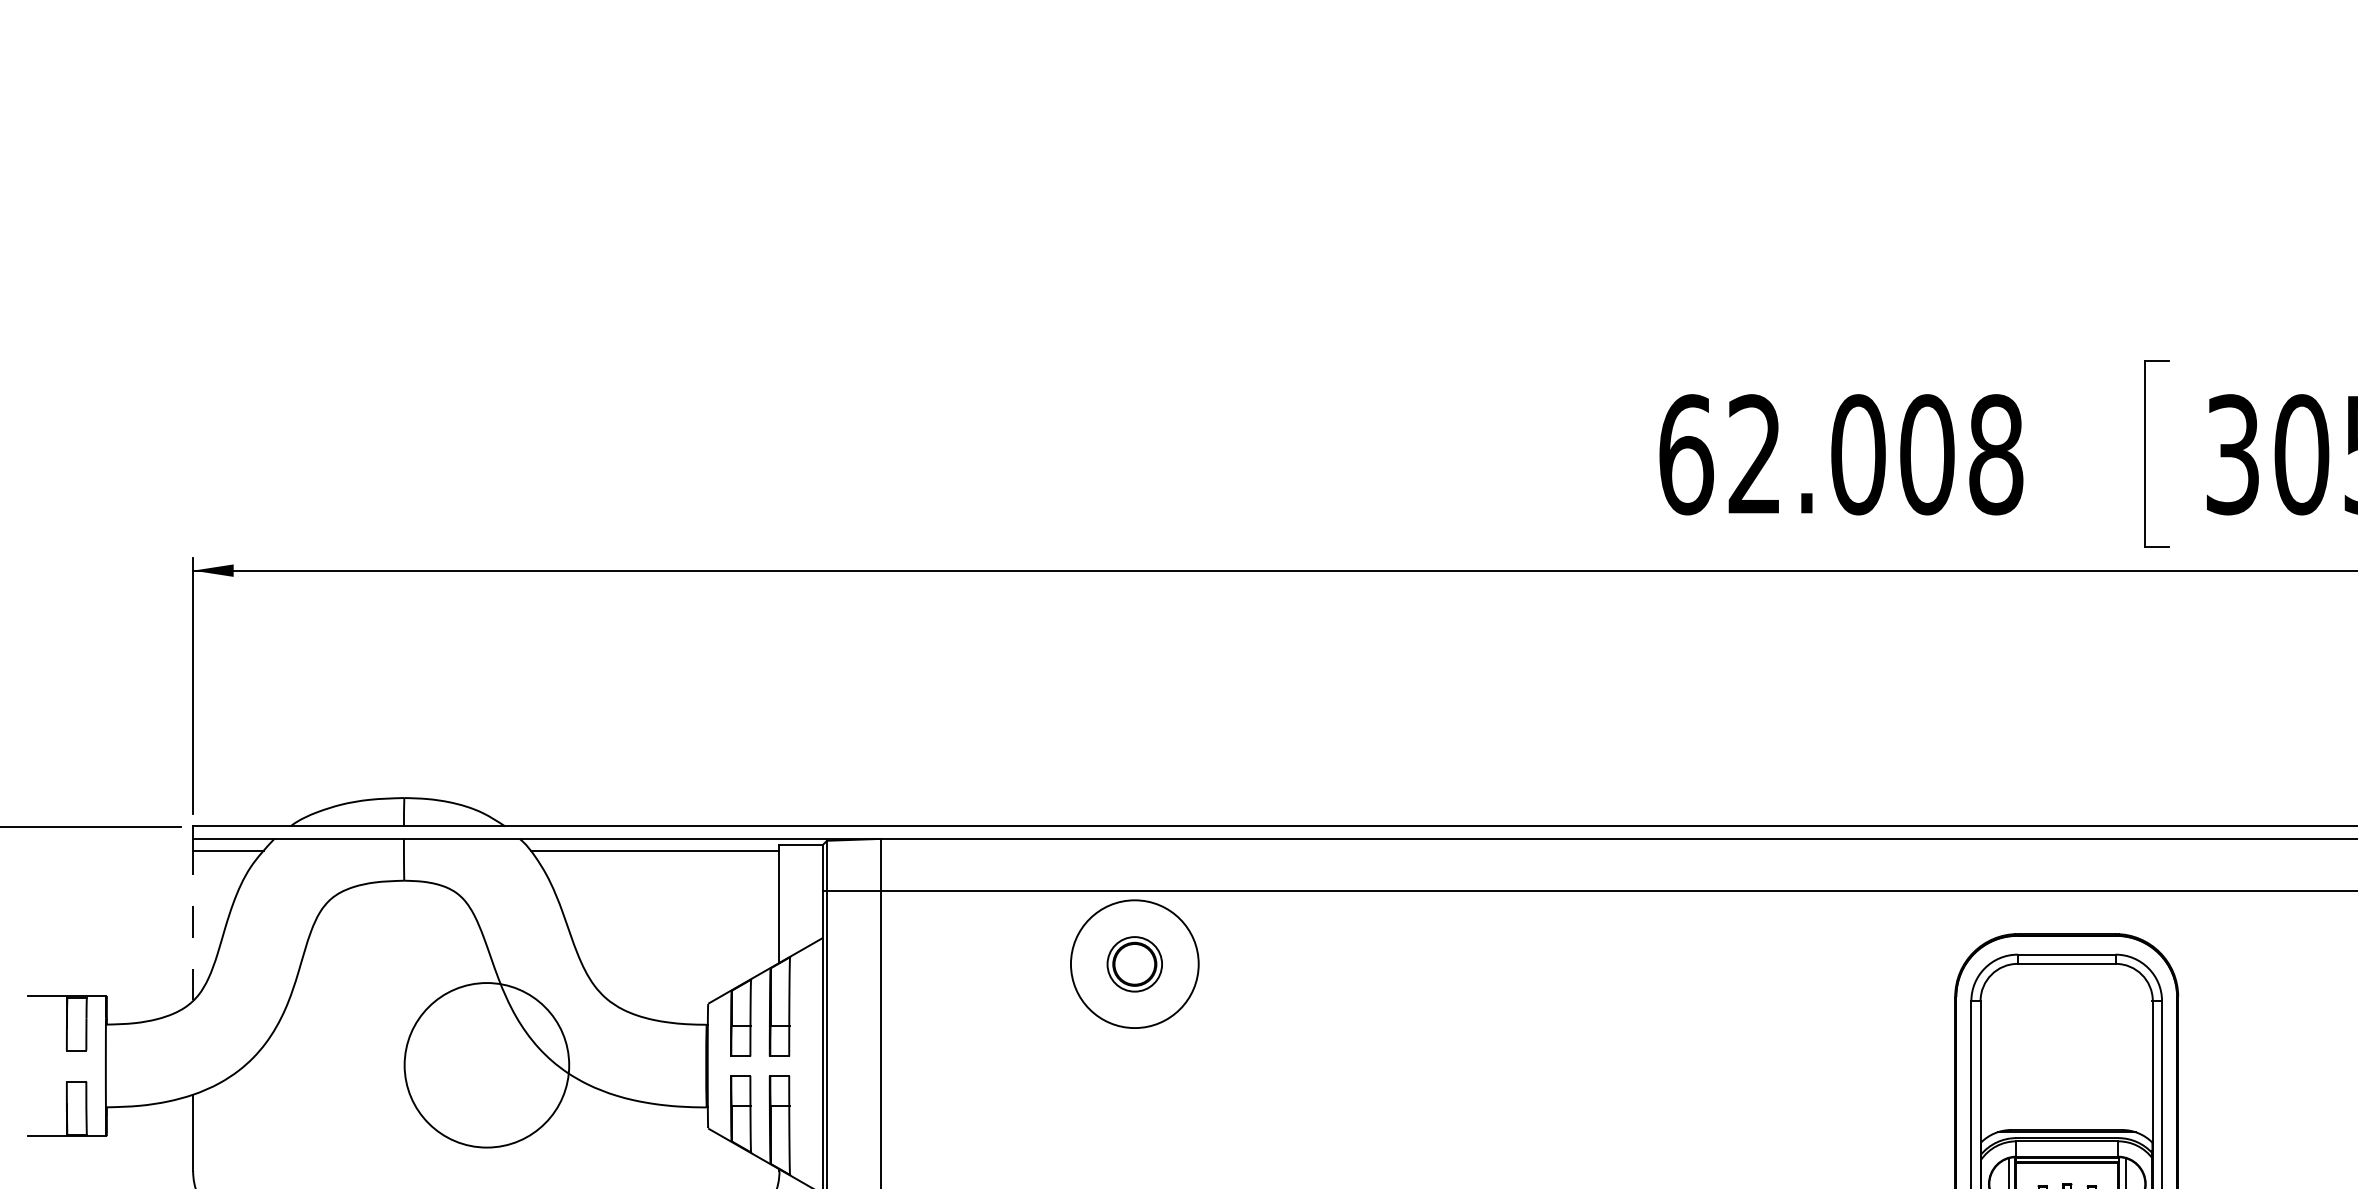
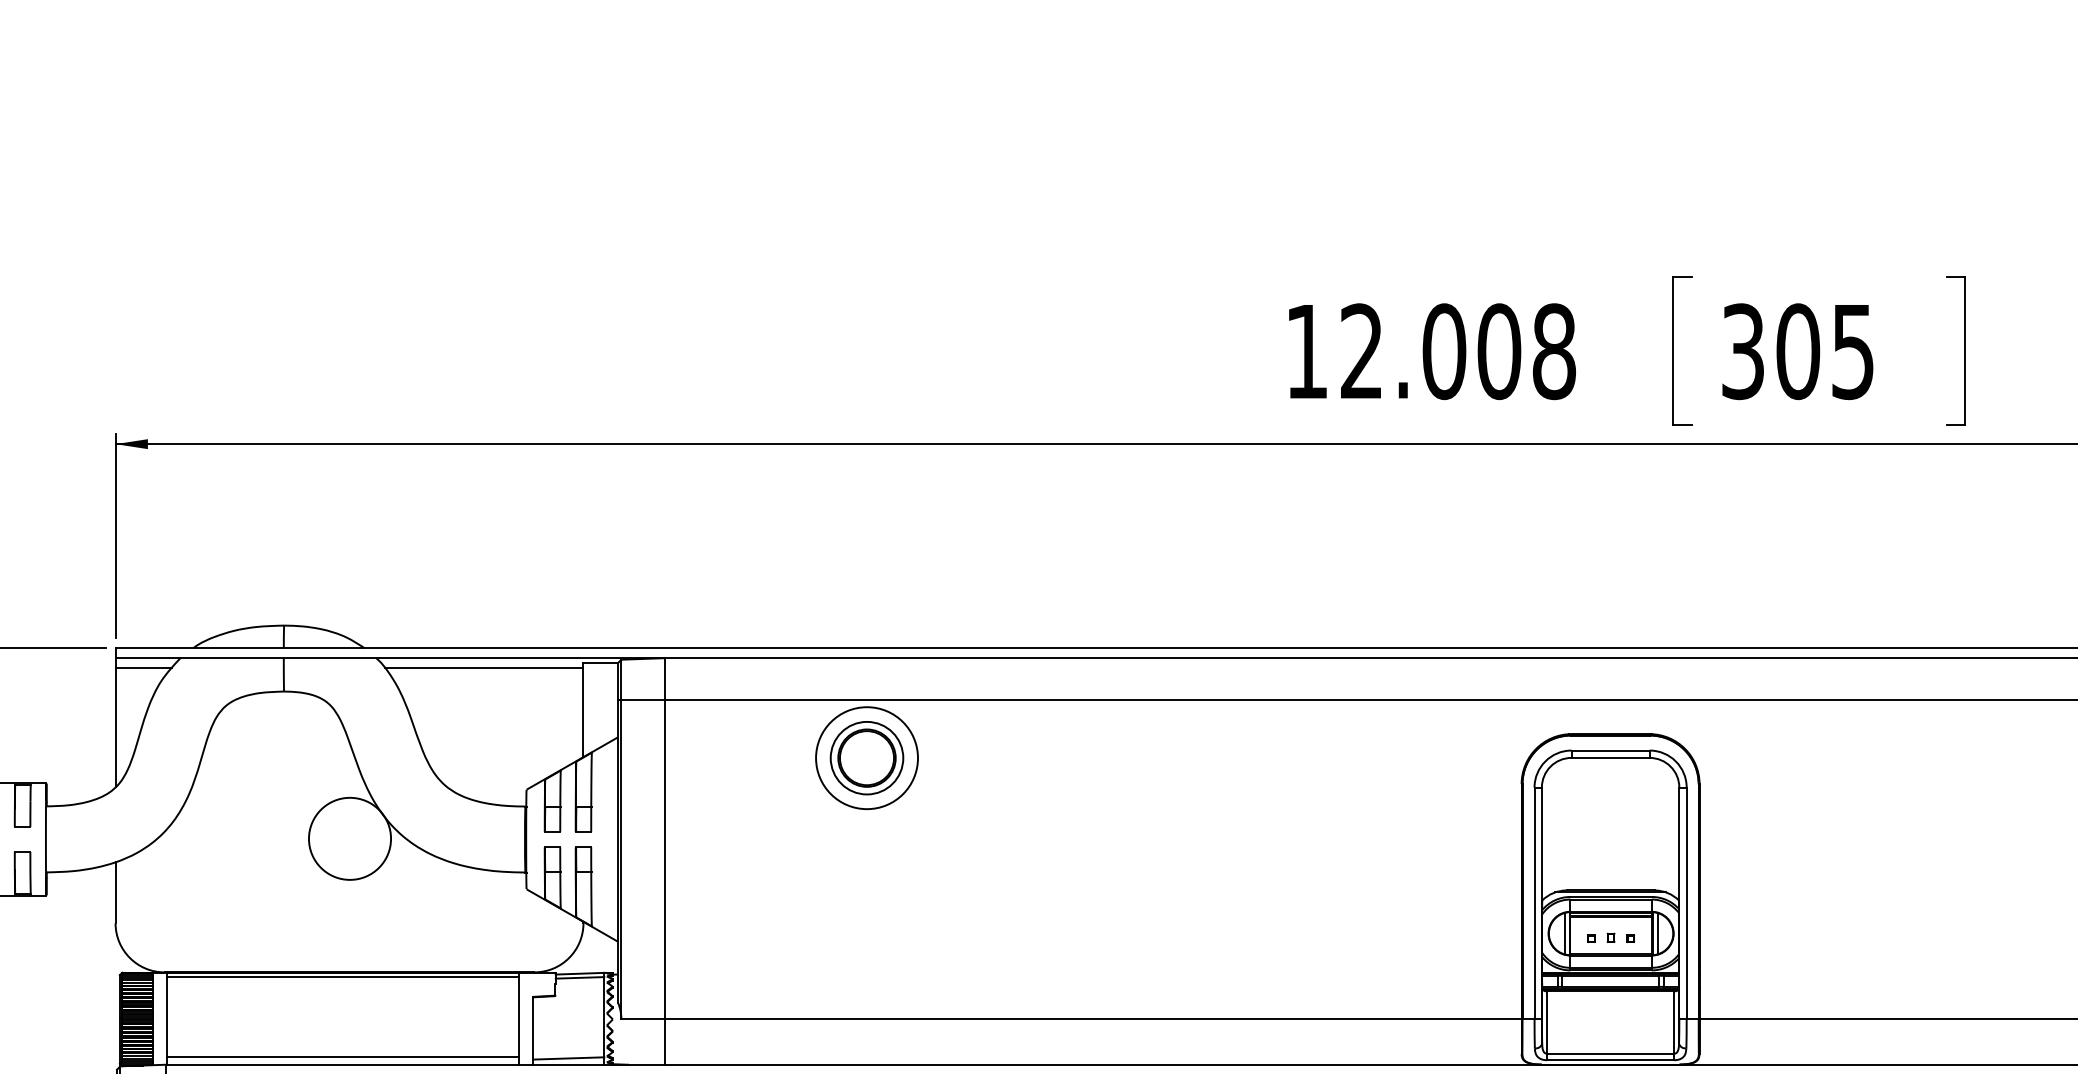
text: (1686, 454) -> (1307, 351), 62.008 -> 12.008
line: (193, 924) -> (115, 726), dashed -> solid
part: (1134, 964) -> (866, 758), size x1.67
circle: (486, 1064) -> (349, 838), size x0.62

